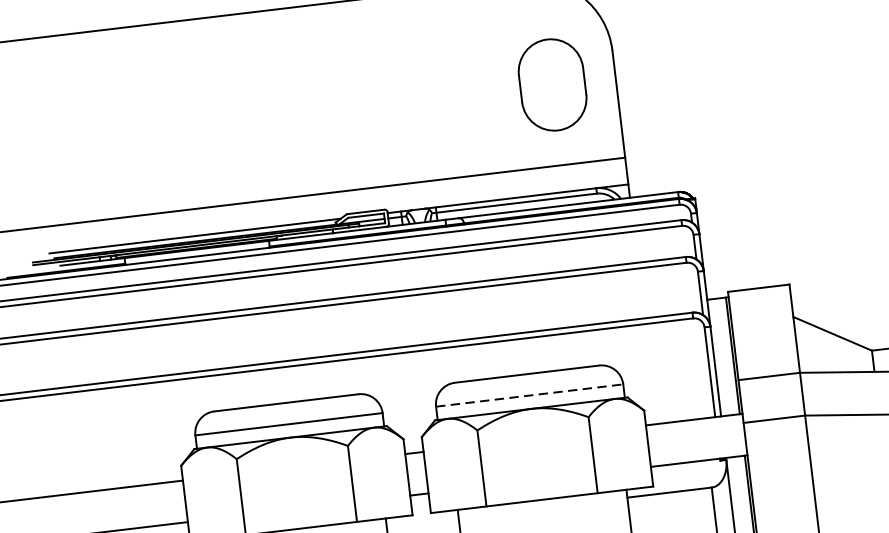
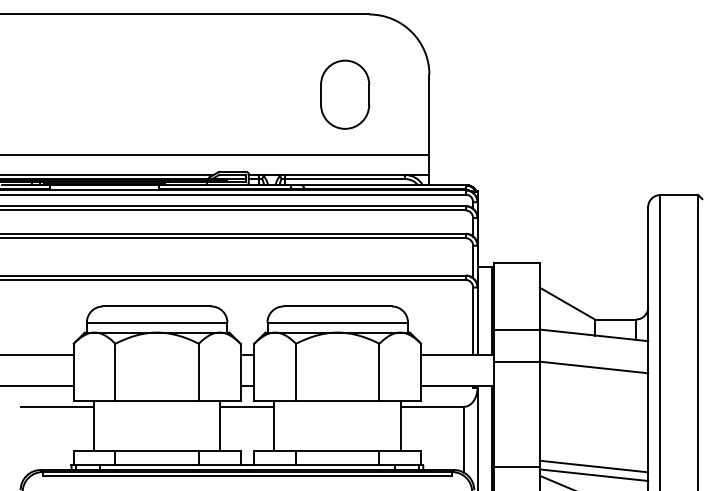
part: (553, 84) -> (345, 94), moved
line: (530, 395) -> (338, 322), dashed -> solid
line: (422, 521) -> (247, 406), added

